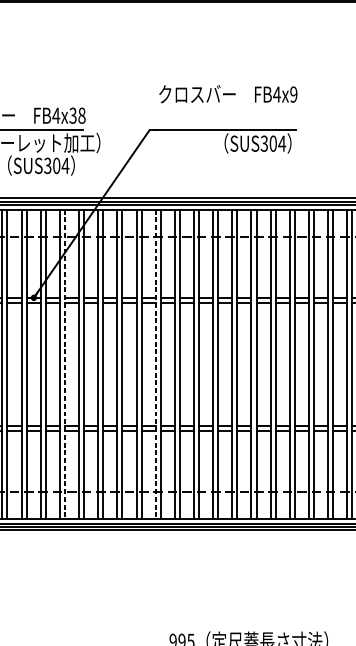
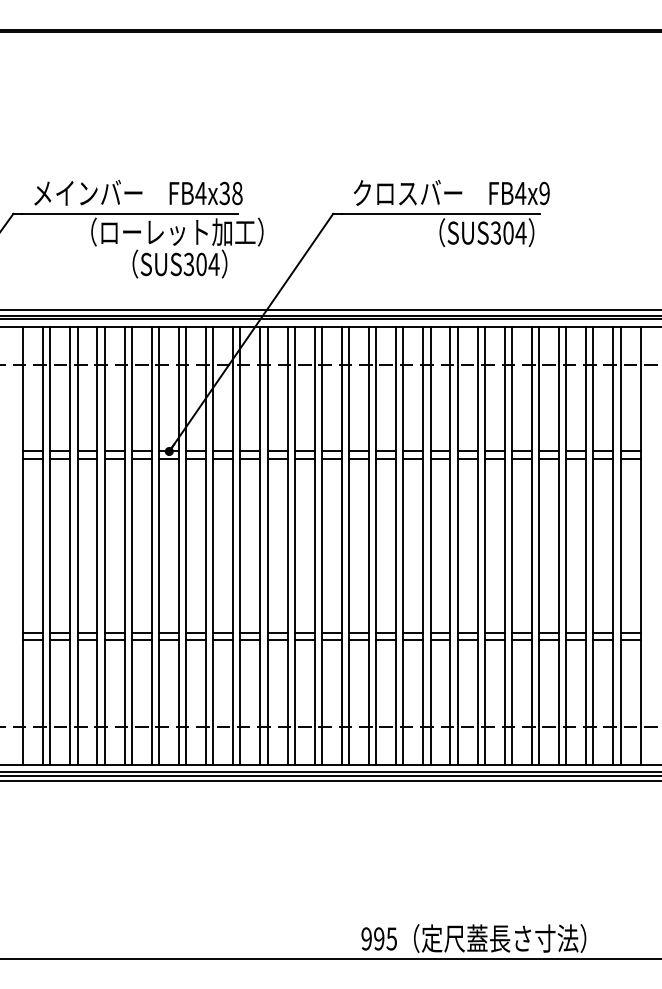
text: (228, 93) -> (451, 192), moved
line: (65, 364) -> (213, 546), dashed -> solid
line: (155, 364) -> (341, 546), dashed -> solid

